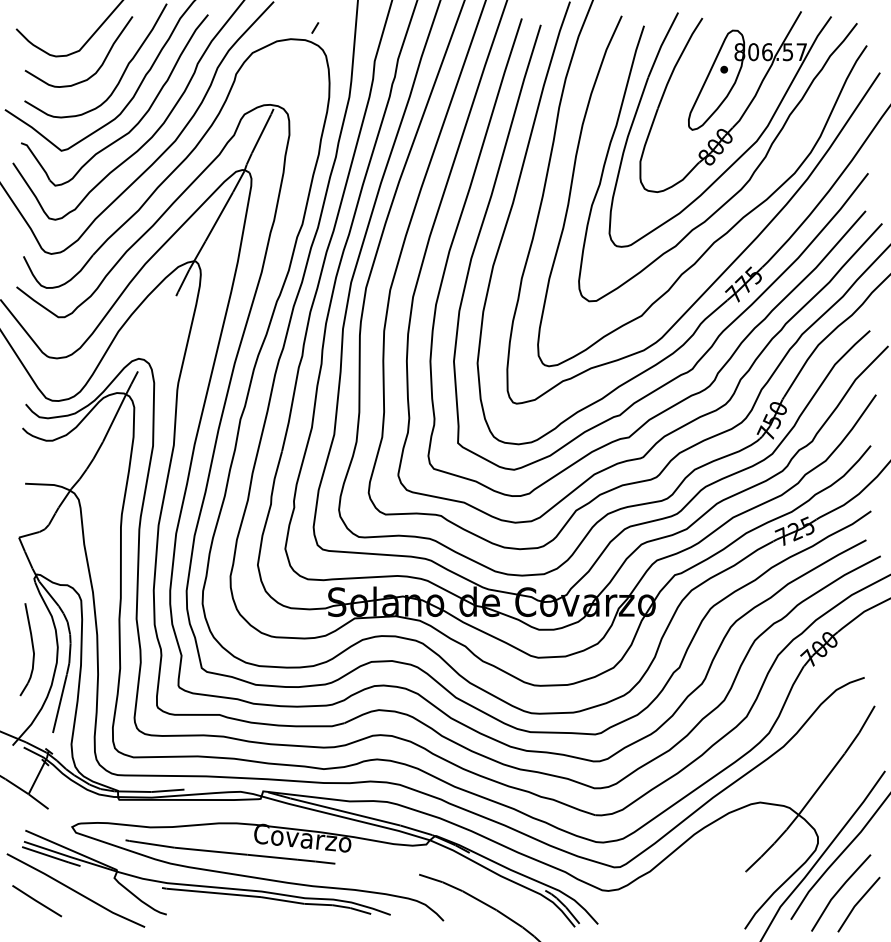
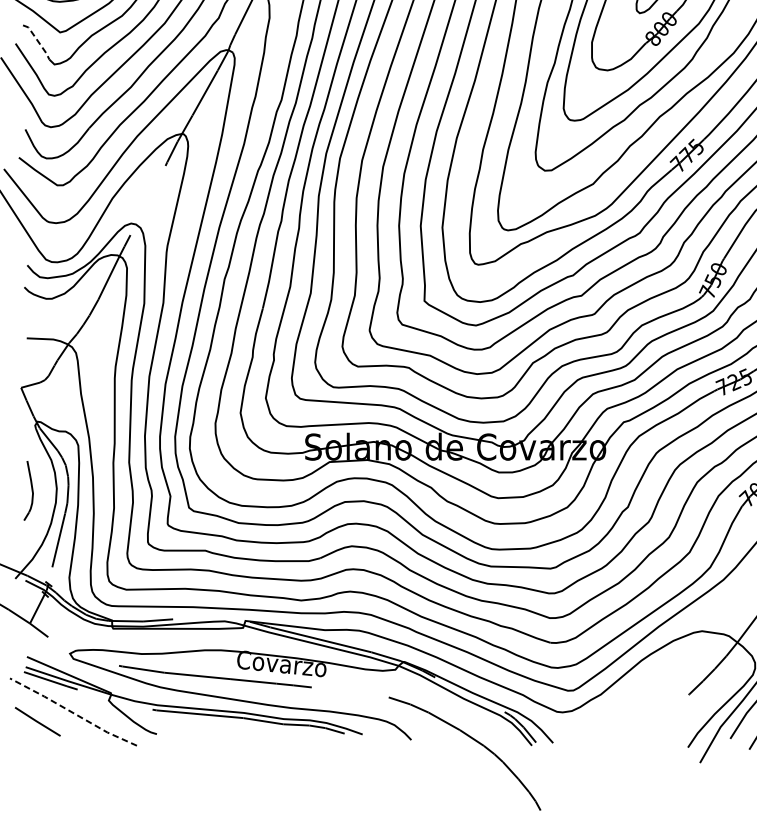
line: (37, 160) -> (38, 41), solid -> dashed
part: (26, 649) -> (28, 490), size x0.7
line: (75, 891) -> (73, 712), solid -> dashed

